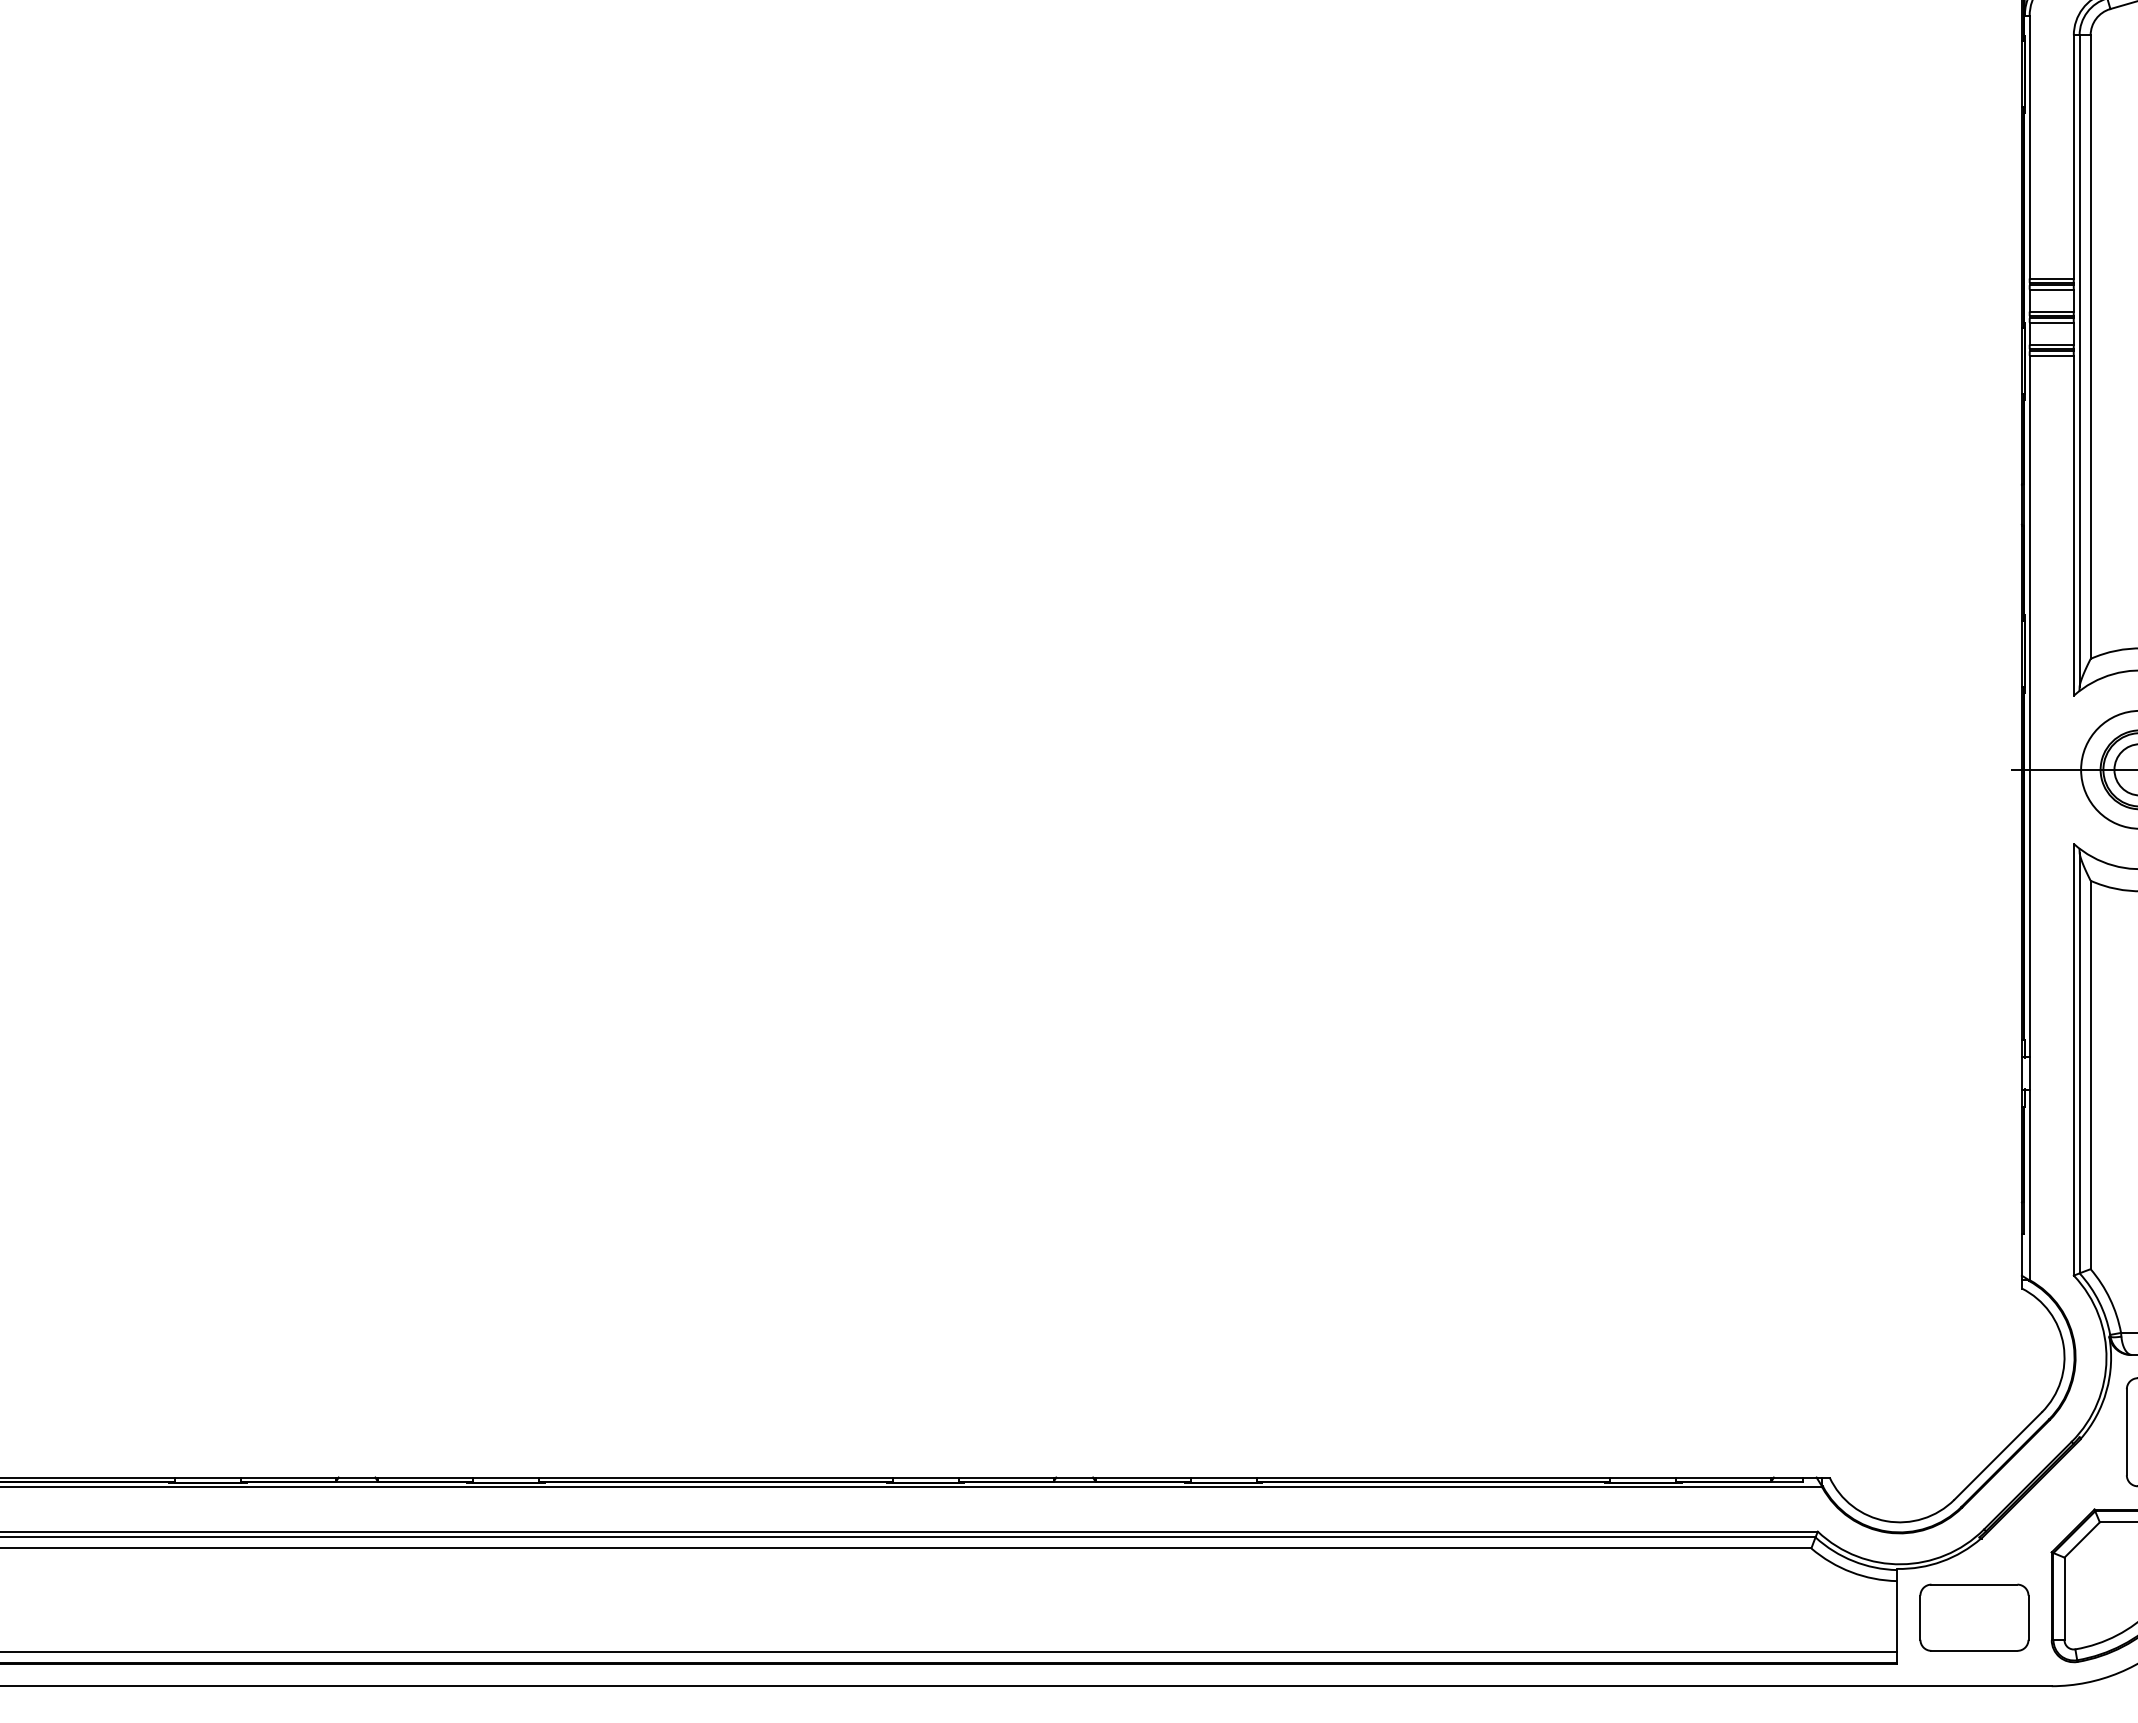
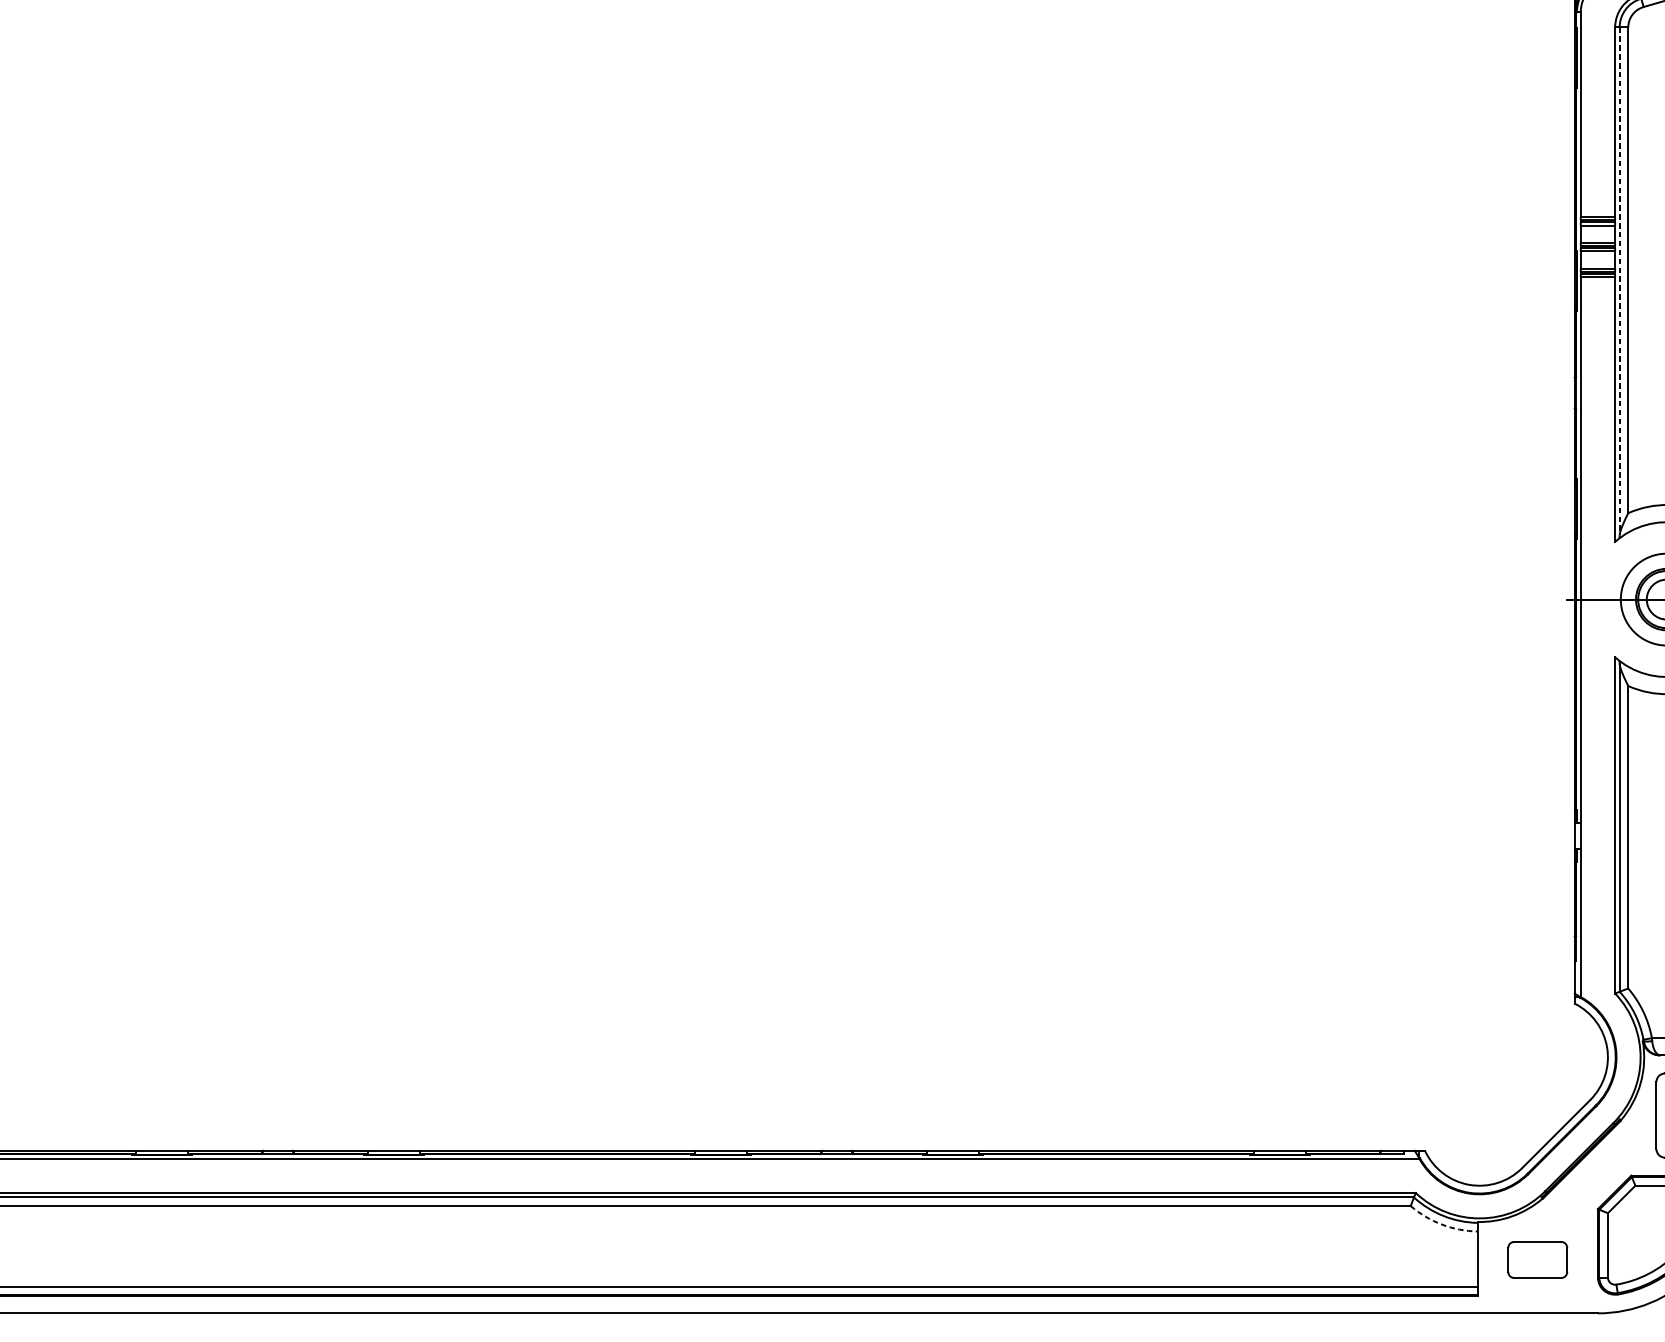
line: (2079, 361) -> (1619, 281), solid -> dashed
arc: (1851, 1572) -> (1441, 1224), solid -> dashed
part: (1974, 1617) -> (1537, 1259), size x0.7

